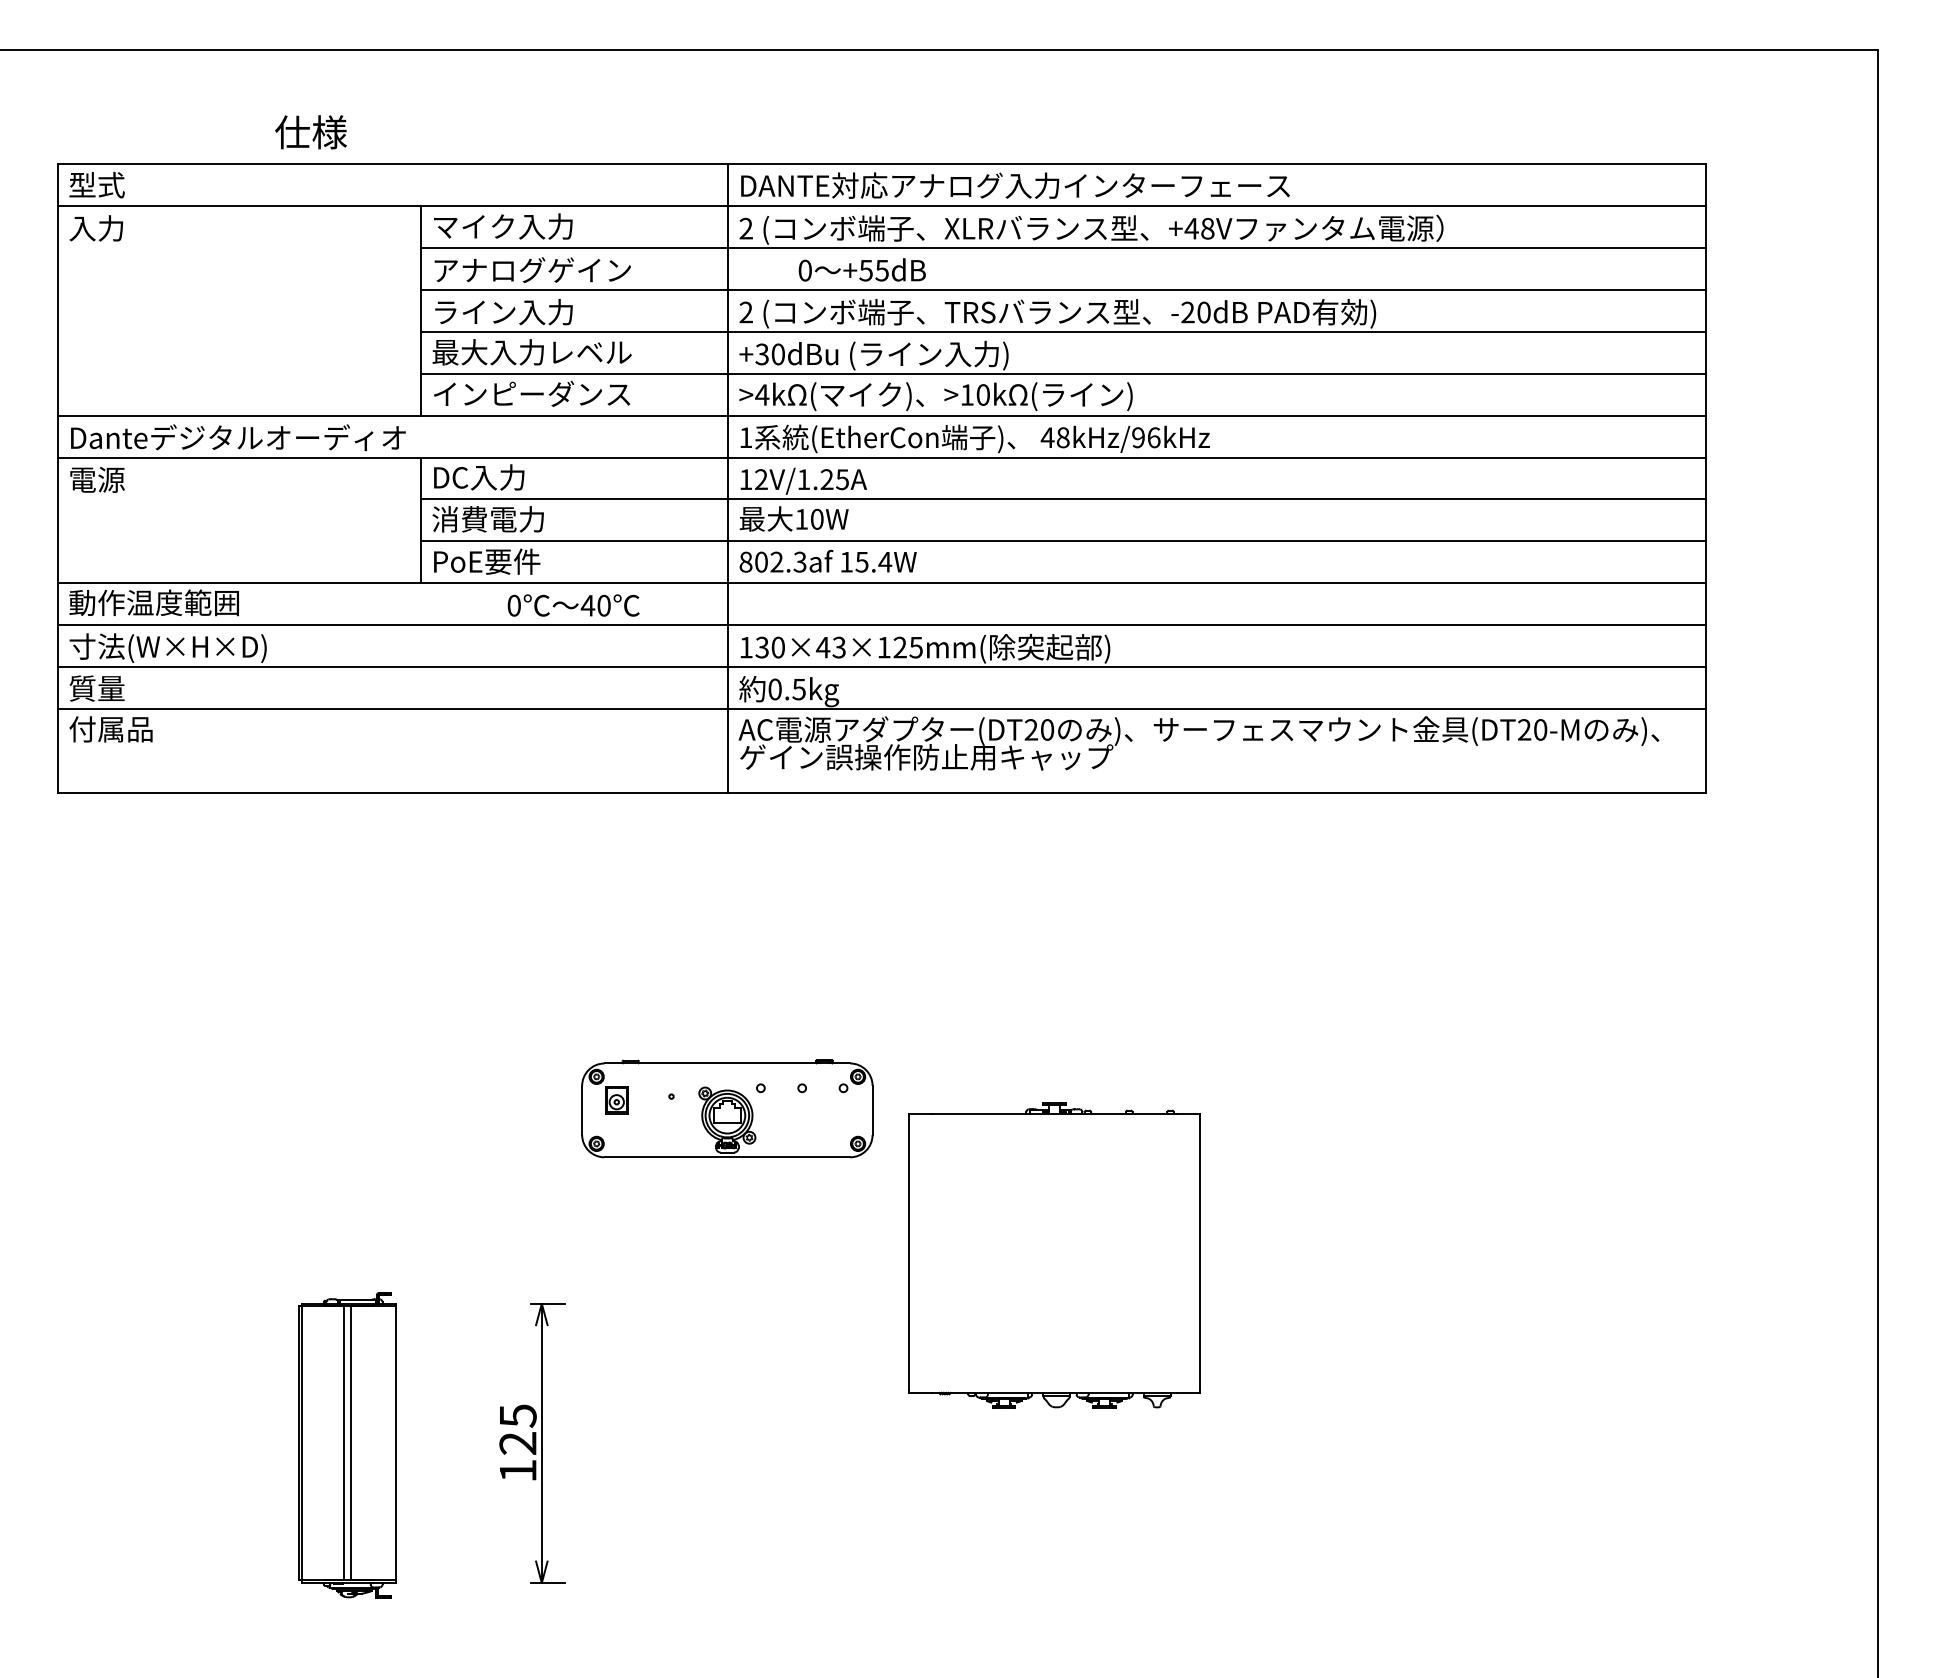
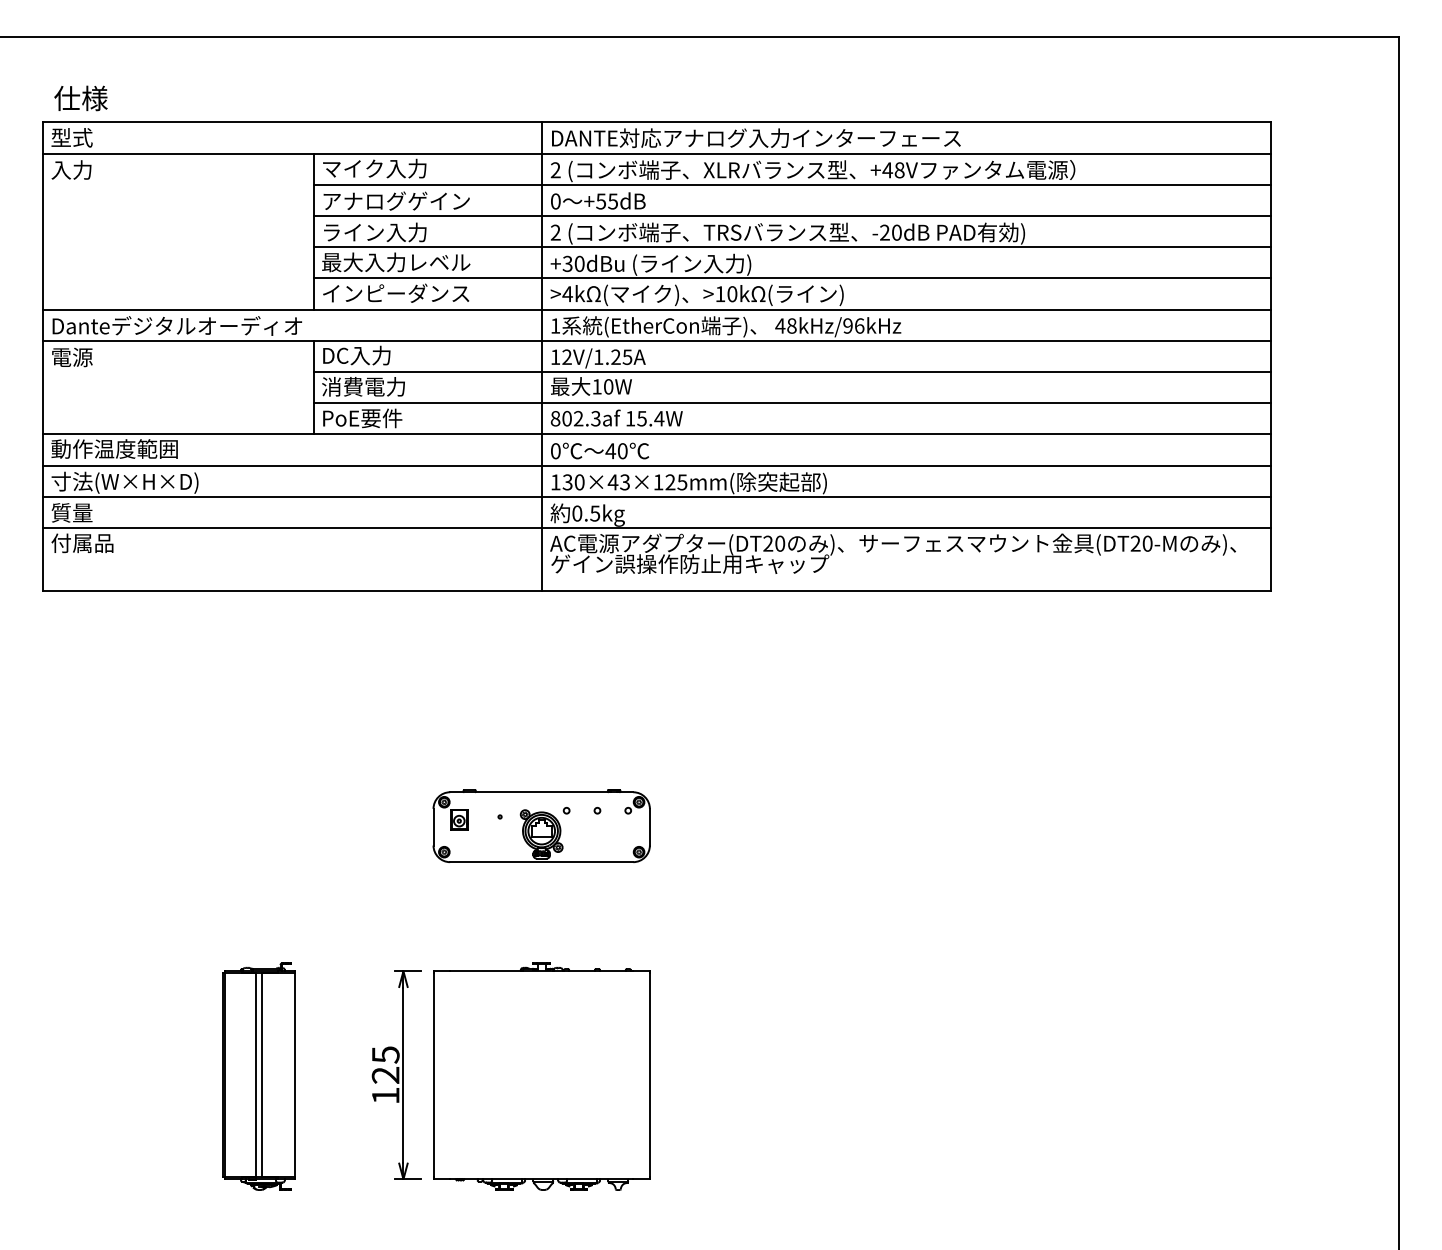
text: (310, 132) -> (80, 98), moved
text: (861, 269) -> (597, 200), moved
text: (573, 605) -> (599, 451), moved
part: (1054, 1255) -> (541, 1076), moved

